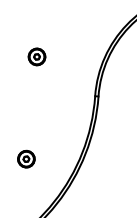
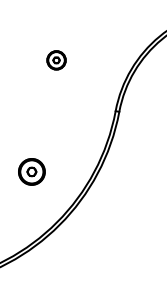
part: (26, 158) -> (31, 171), size x1.4

